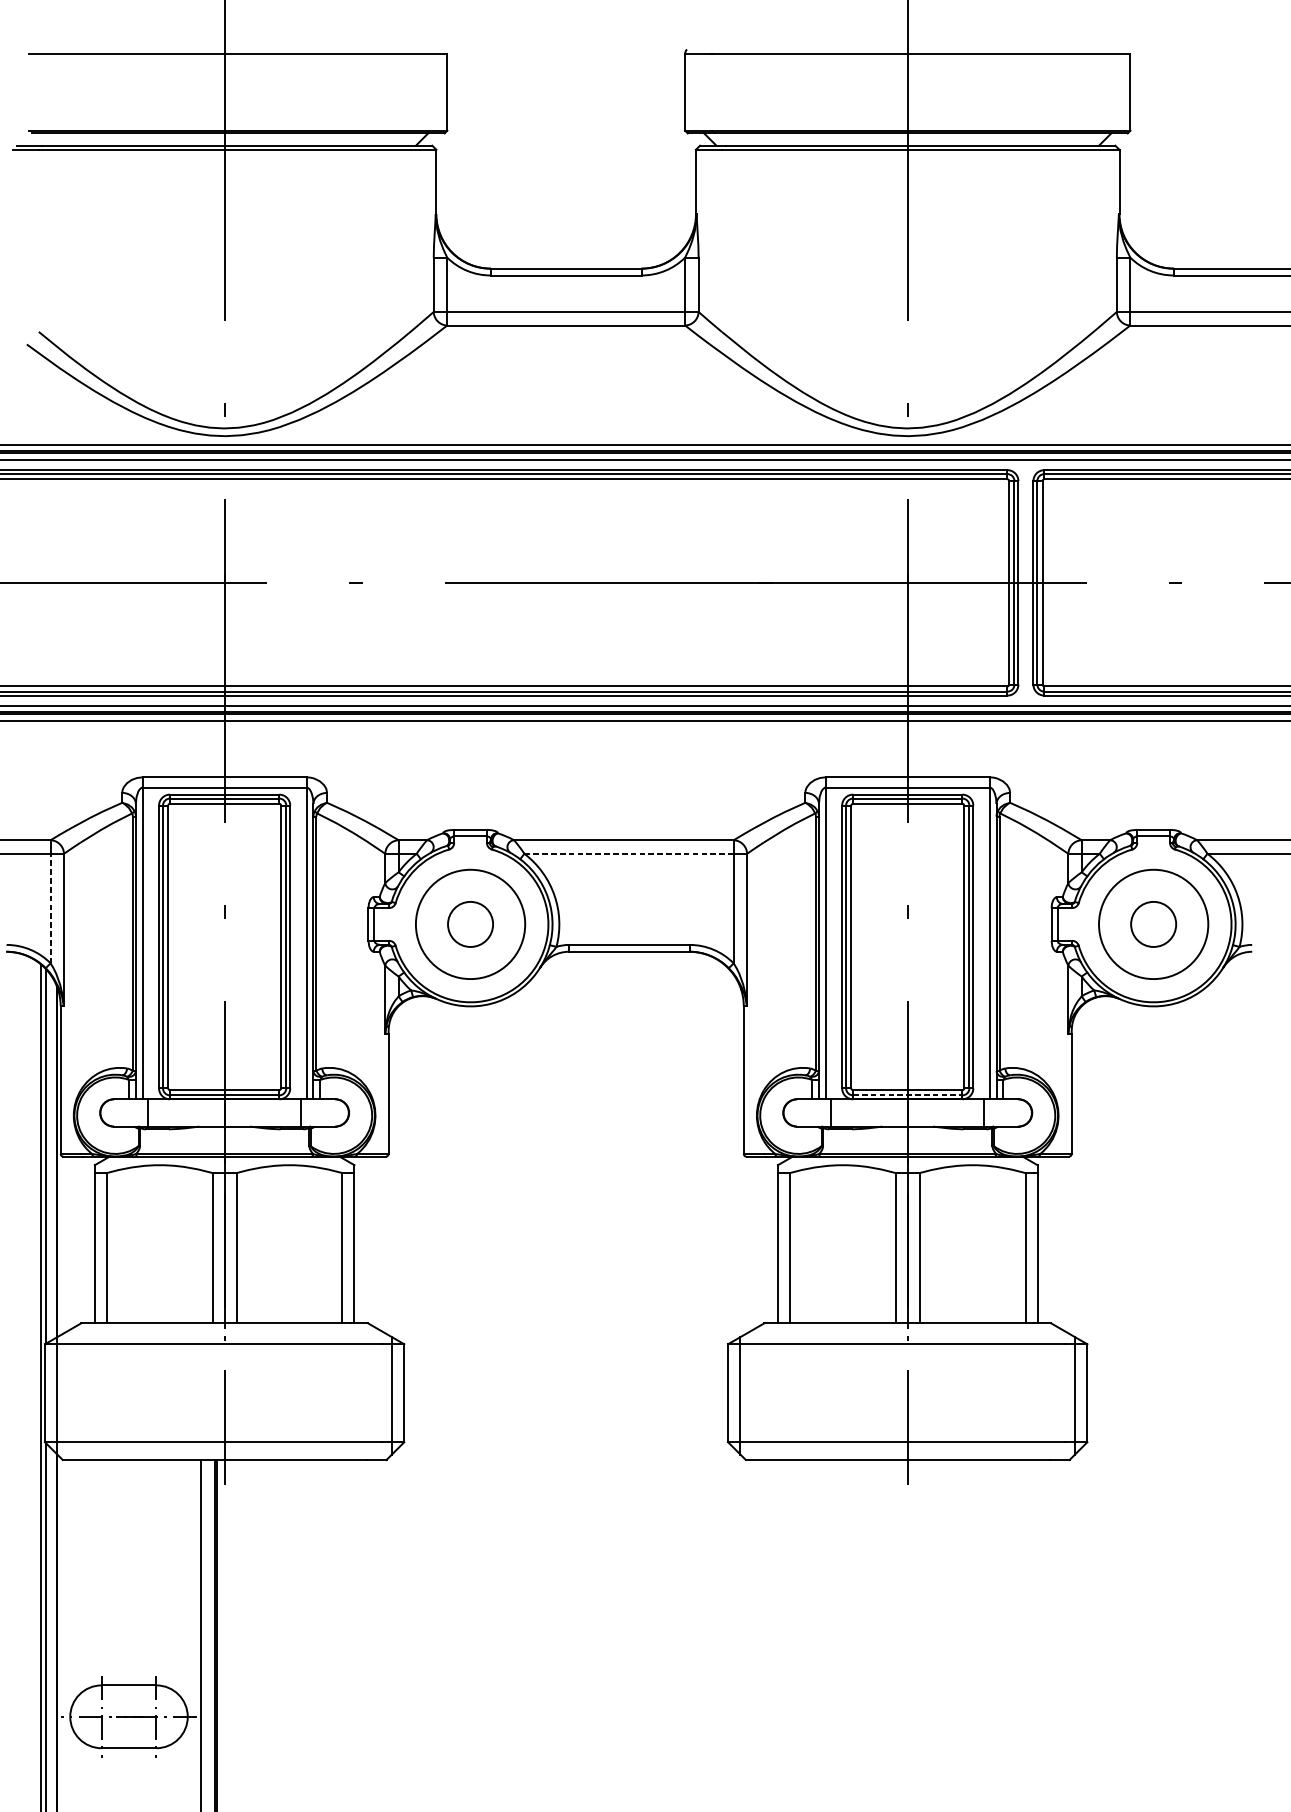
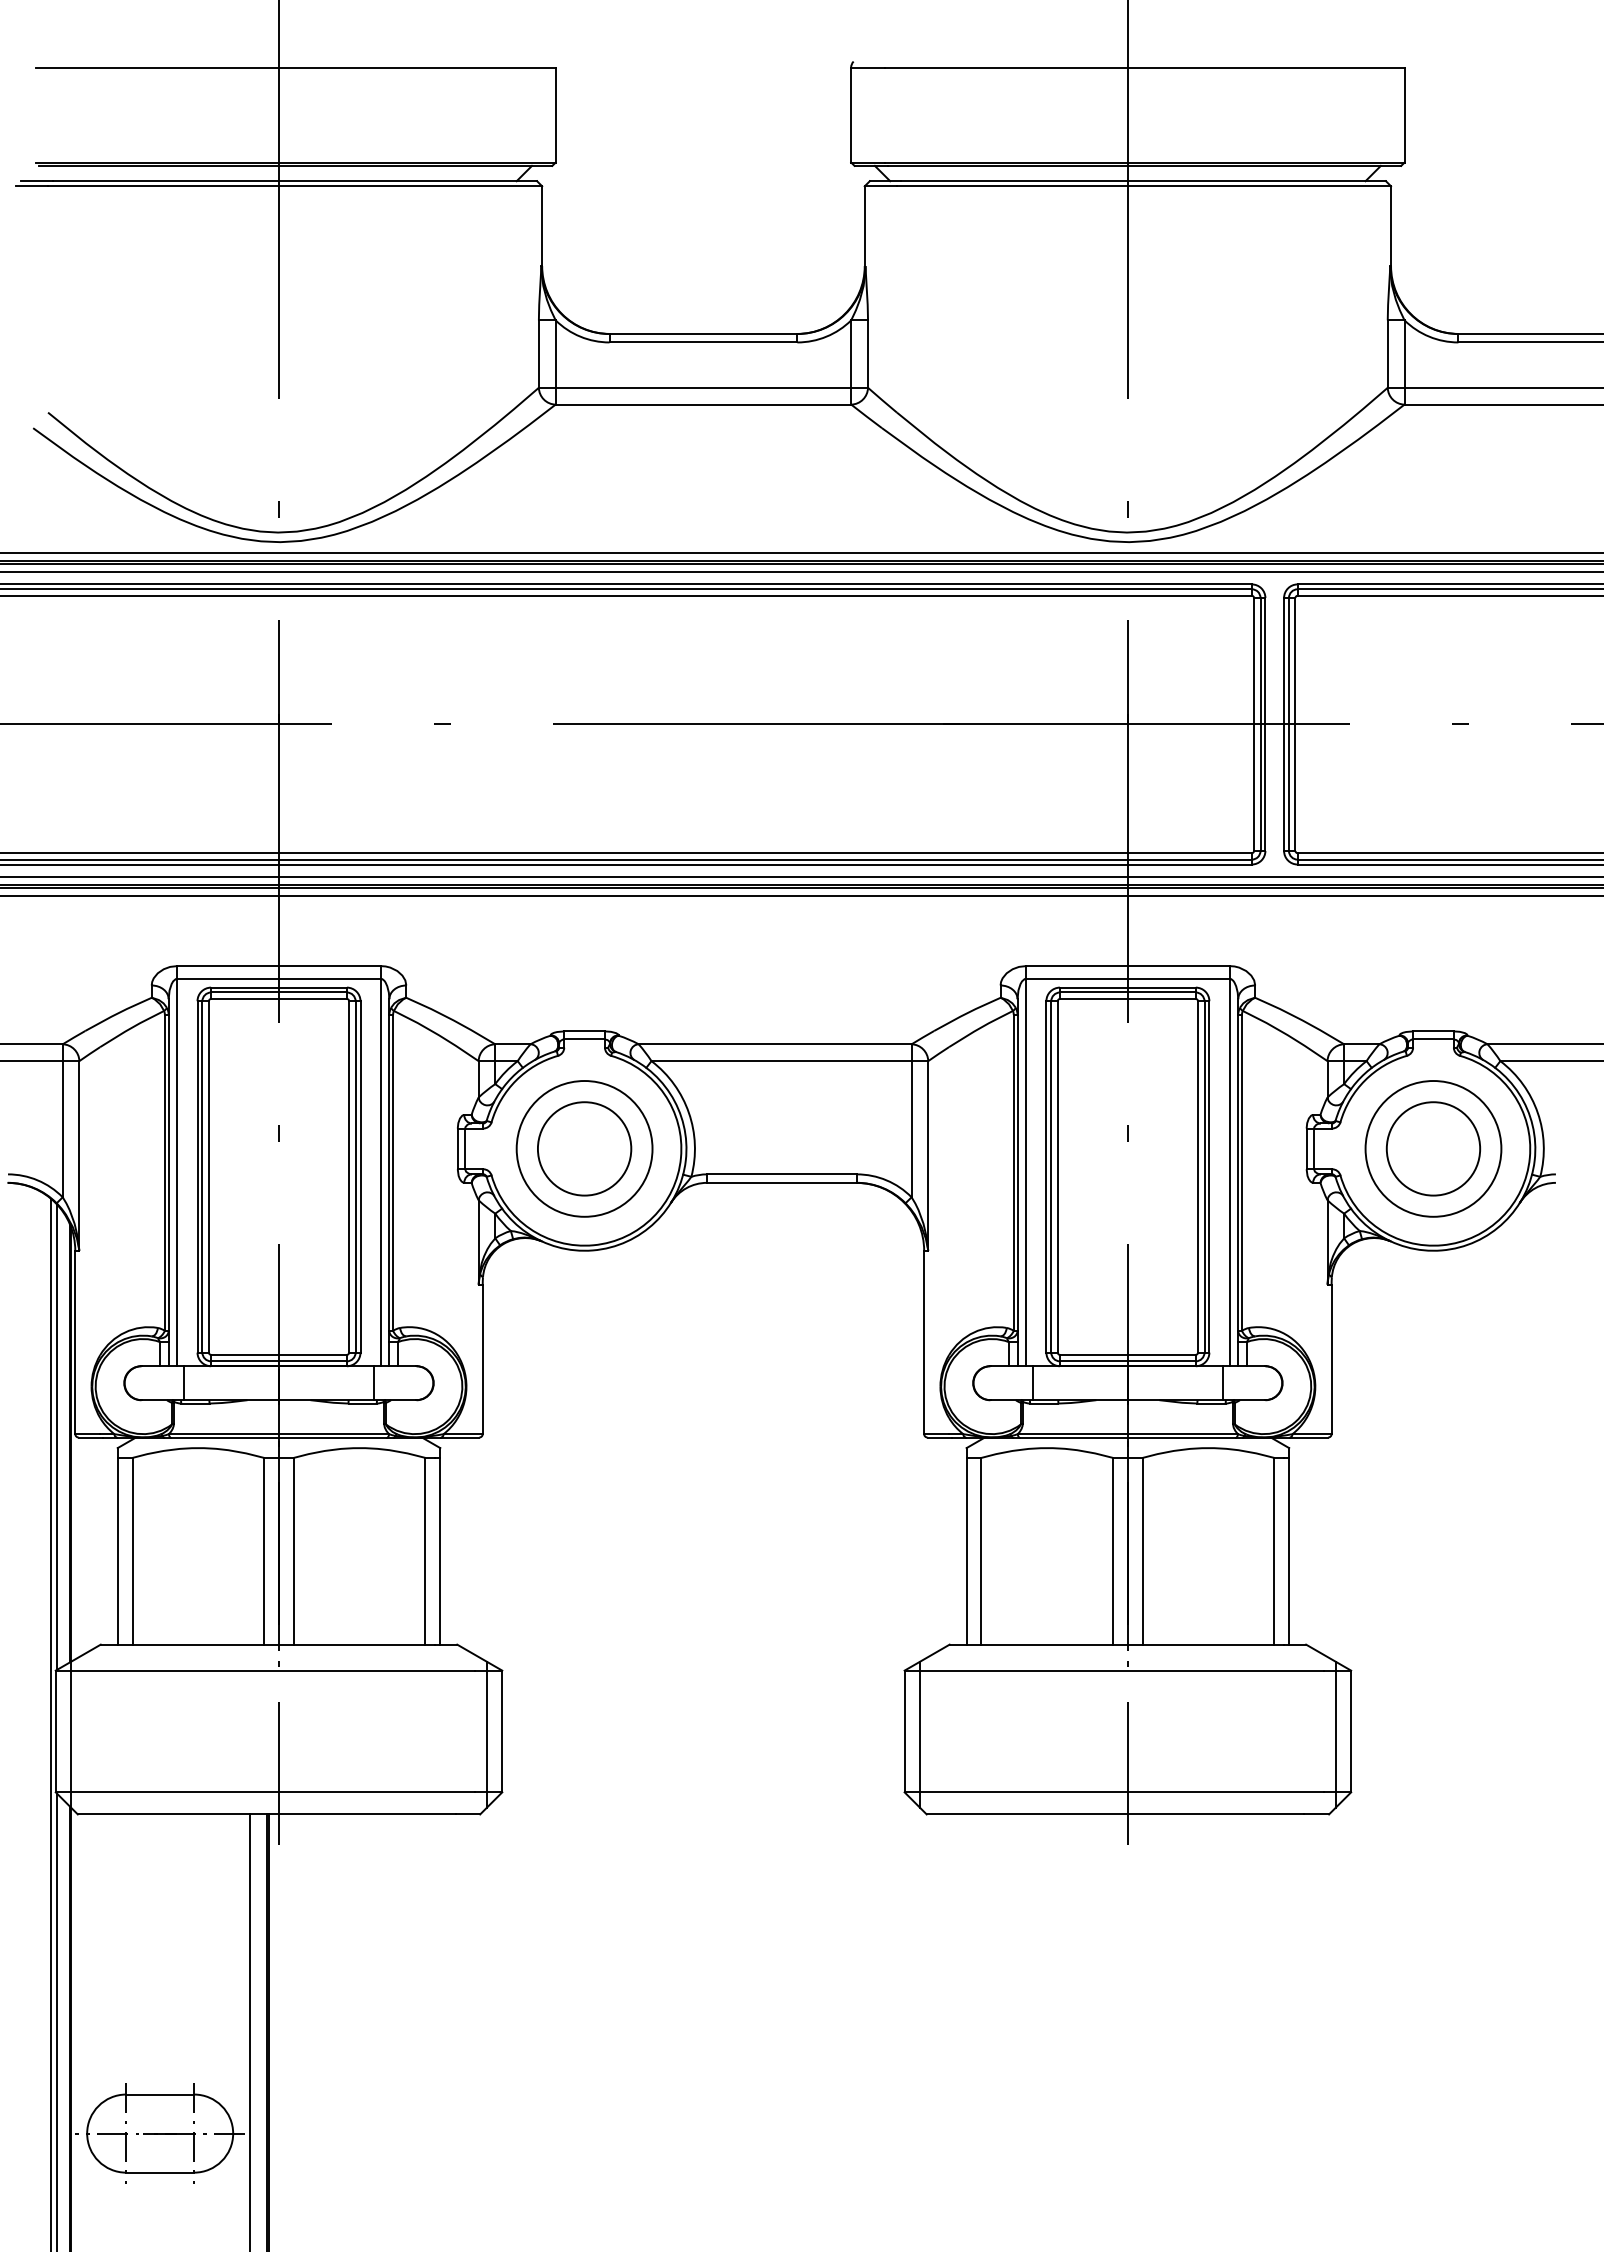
line: (629, 854) -> (781, 1061), dashed -> solid
line: (50, 908) -> (62, 1128), dashed -> solid
circle: (470, 924) -> (584, 1148), size x1.67
circle: (1153, 924) -> (1433, 1148), size x1.67
line: (907, 1095) -> (1127, 1361), dashed -> solid

